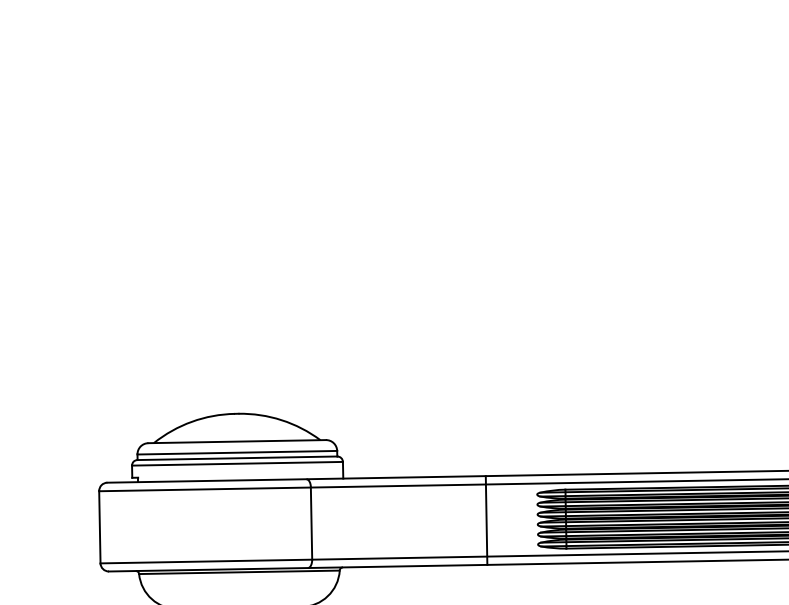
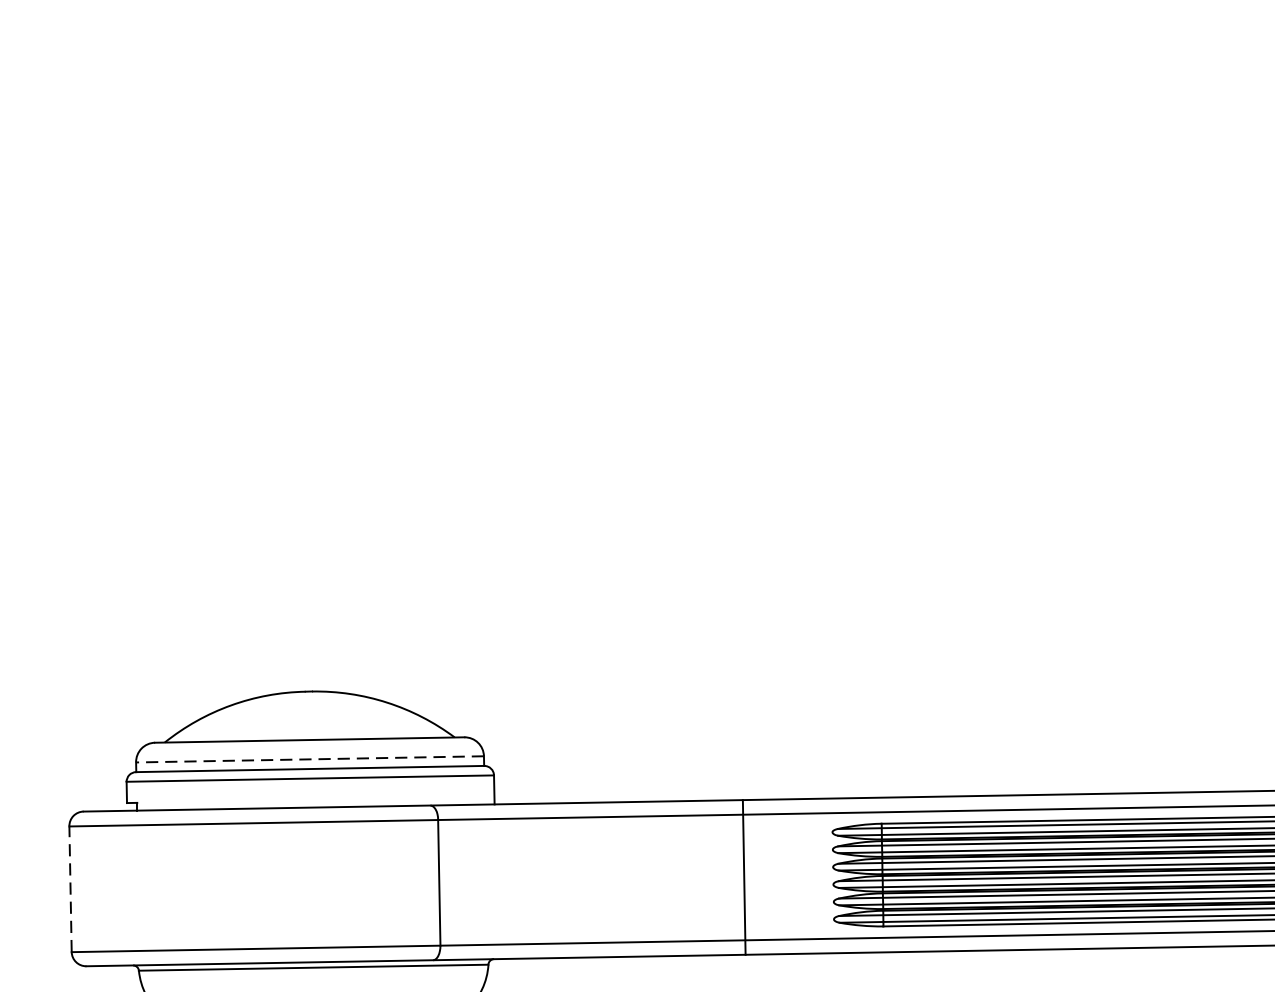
line: (237, 452) -> (310, 758), solid -> dashed
line: (99, 526) -> (69, 887), solid -> dashed

